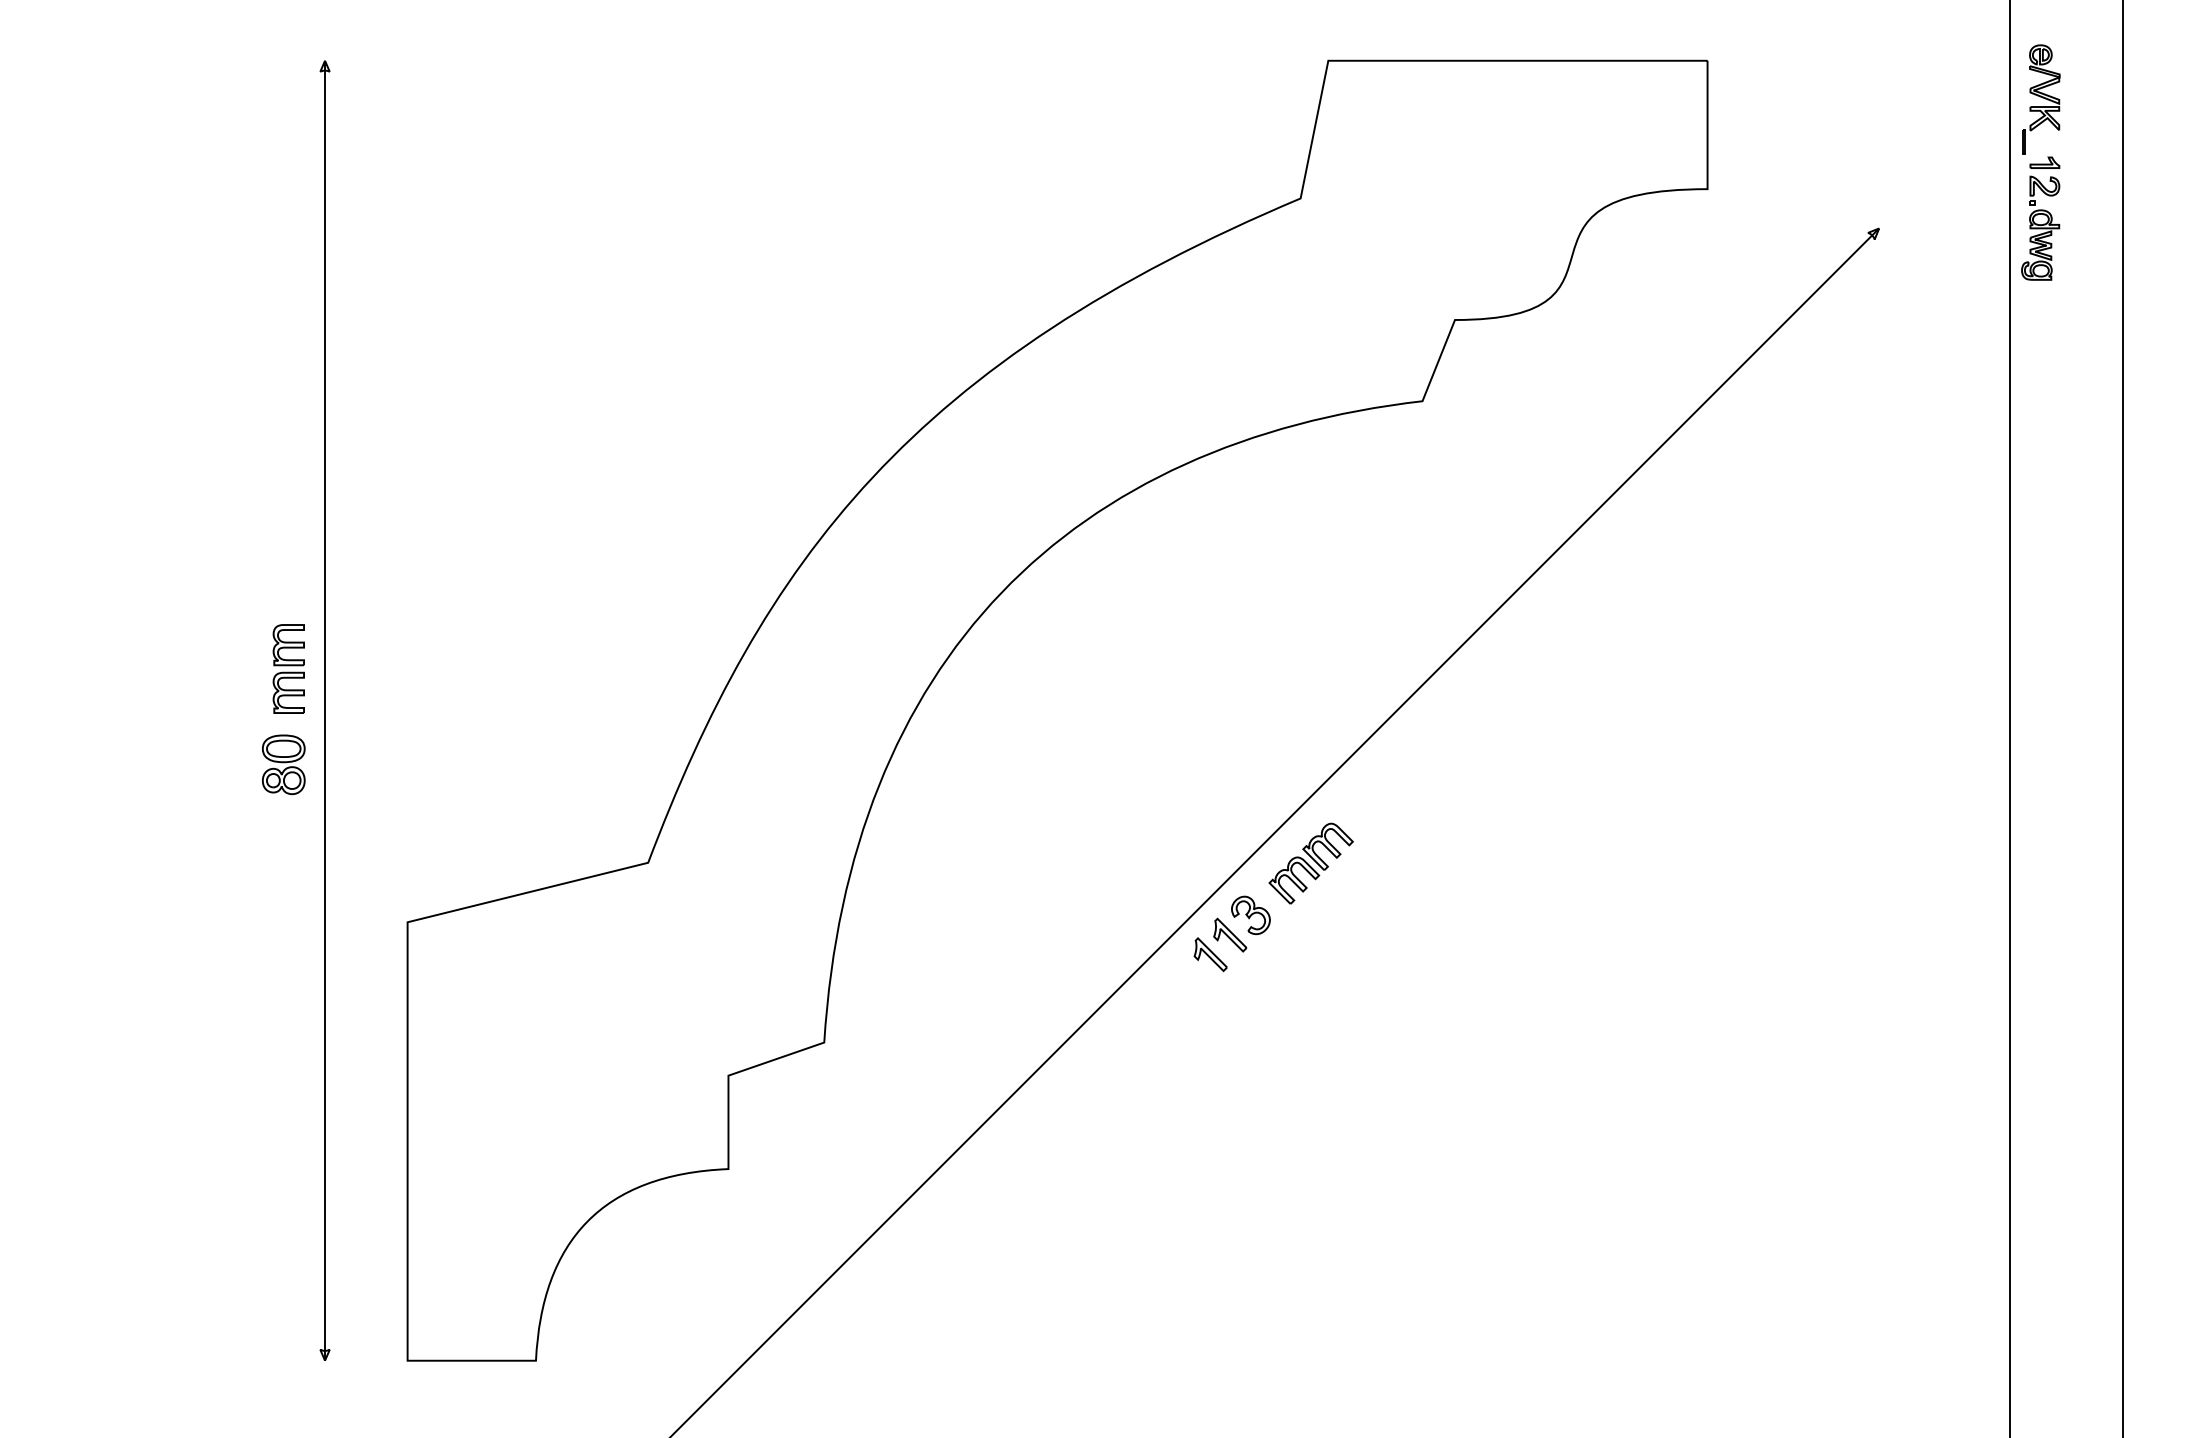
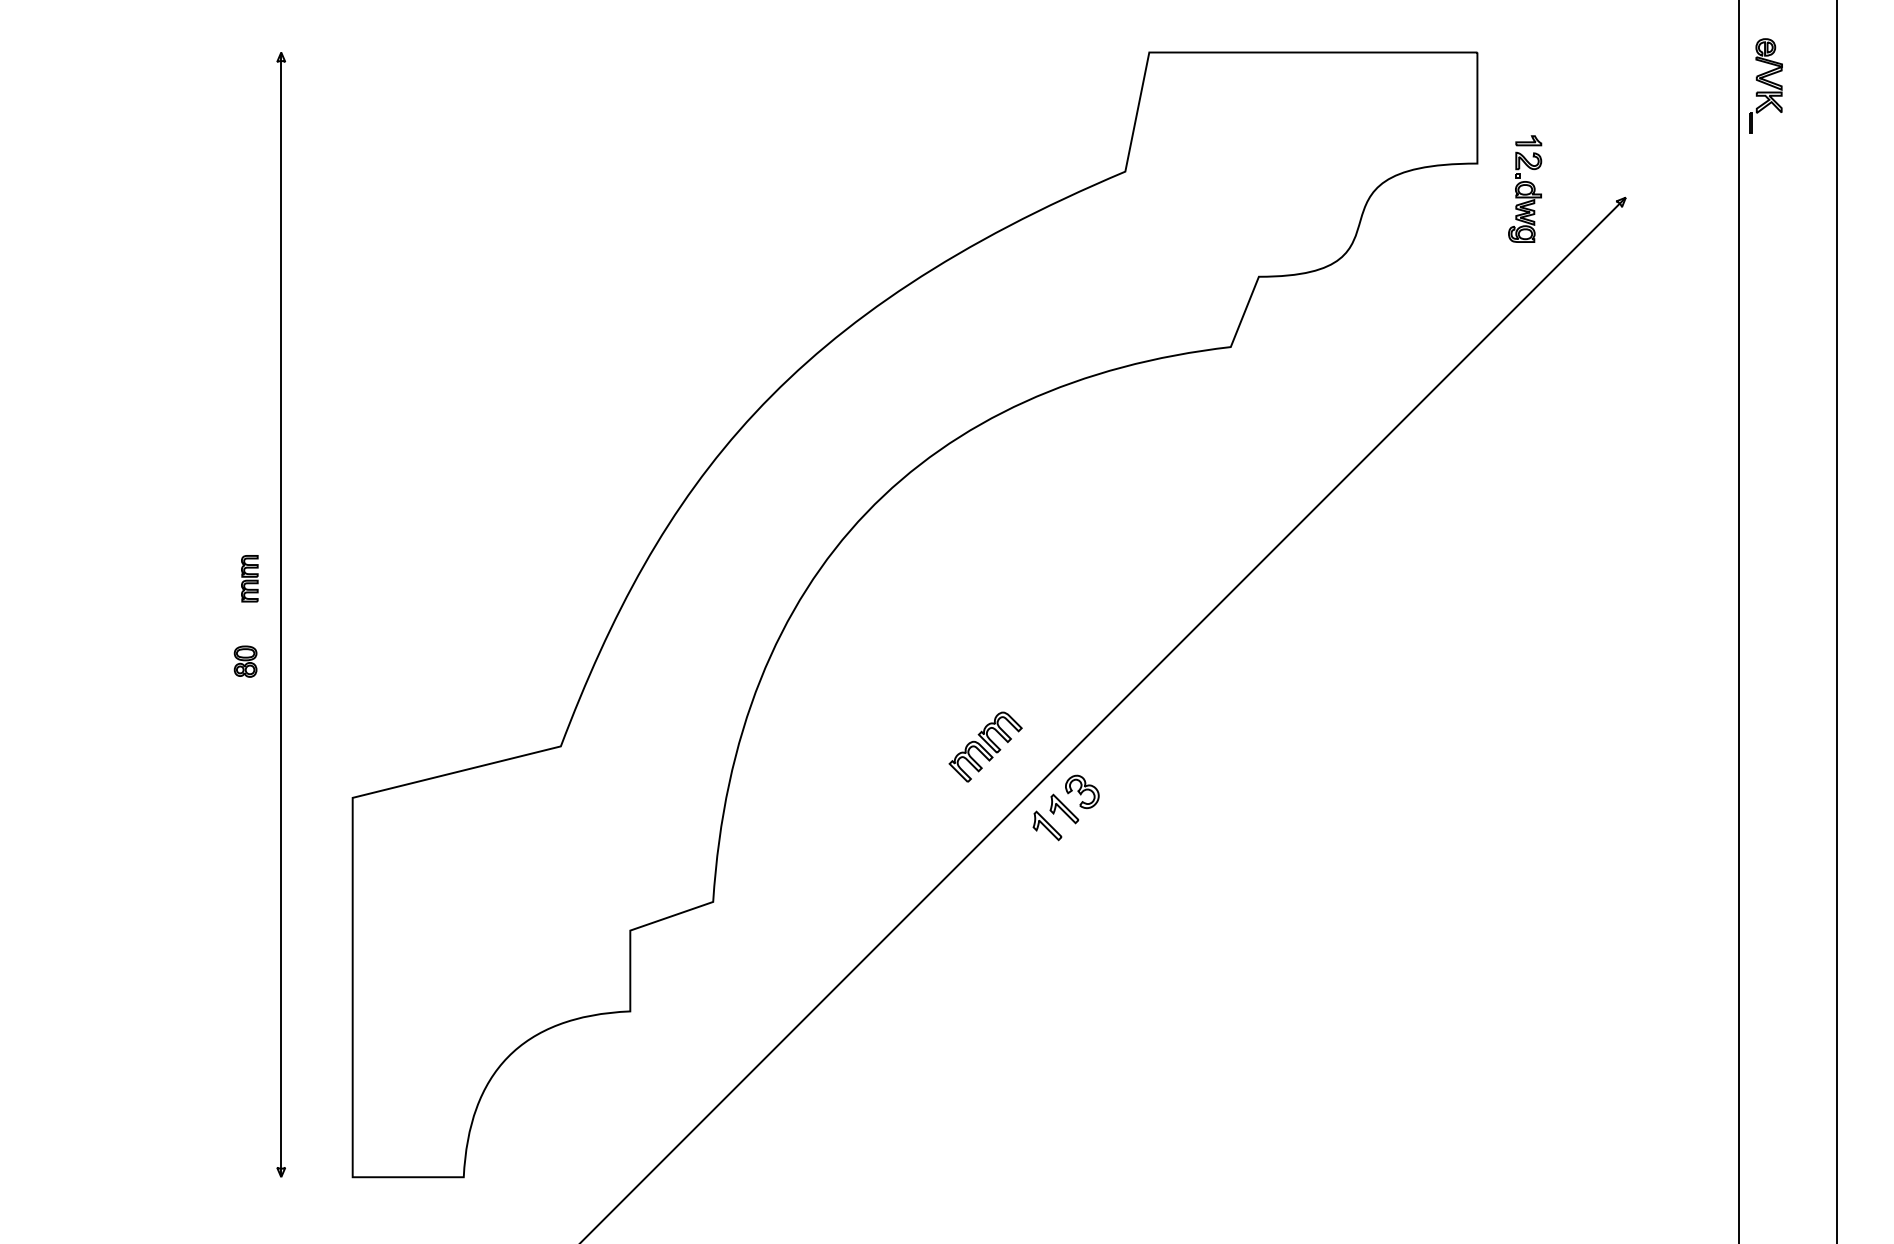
part: (2040, 218) -> (1524, 188), moved
part: (288, 668) -> (249, 578), size x0.6
part: (283, 764) -> (245, 661), size x0.6
part: (1310, 863) -> (985, 747), moved

